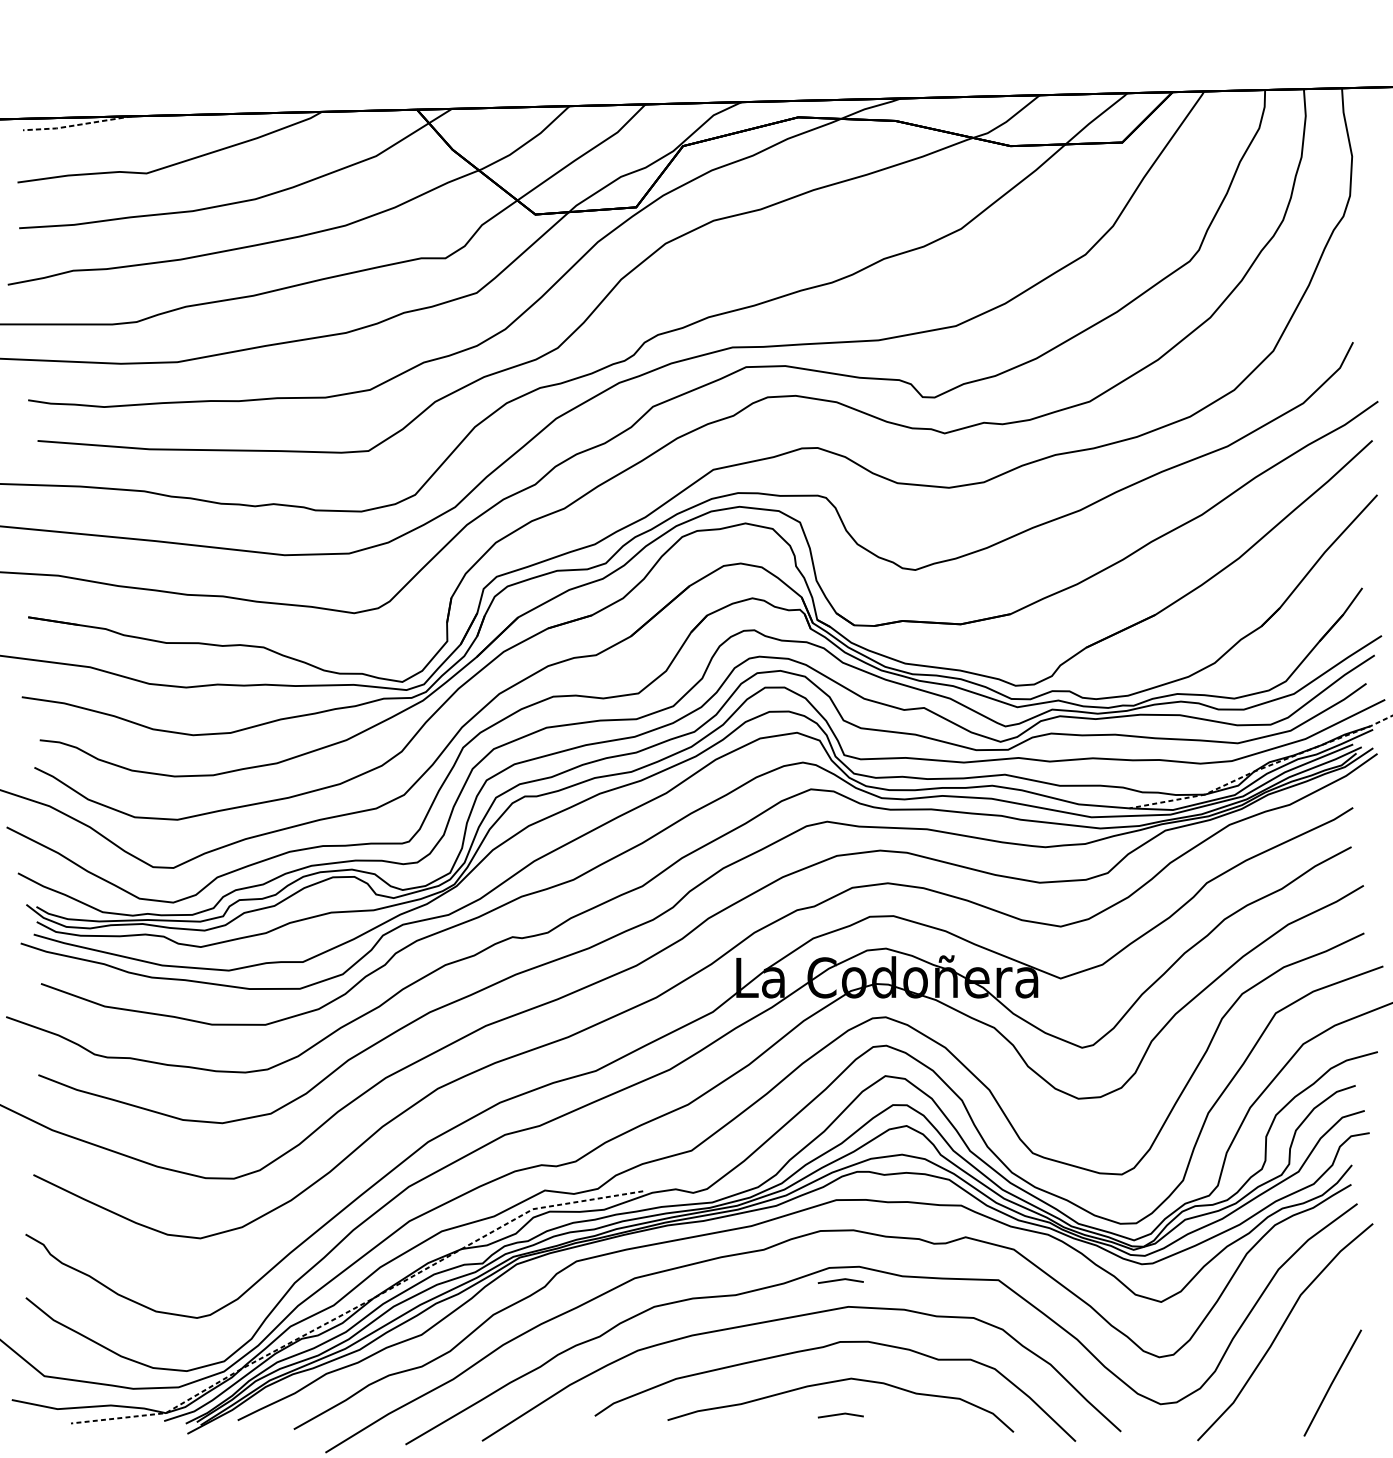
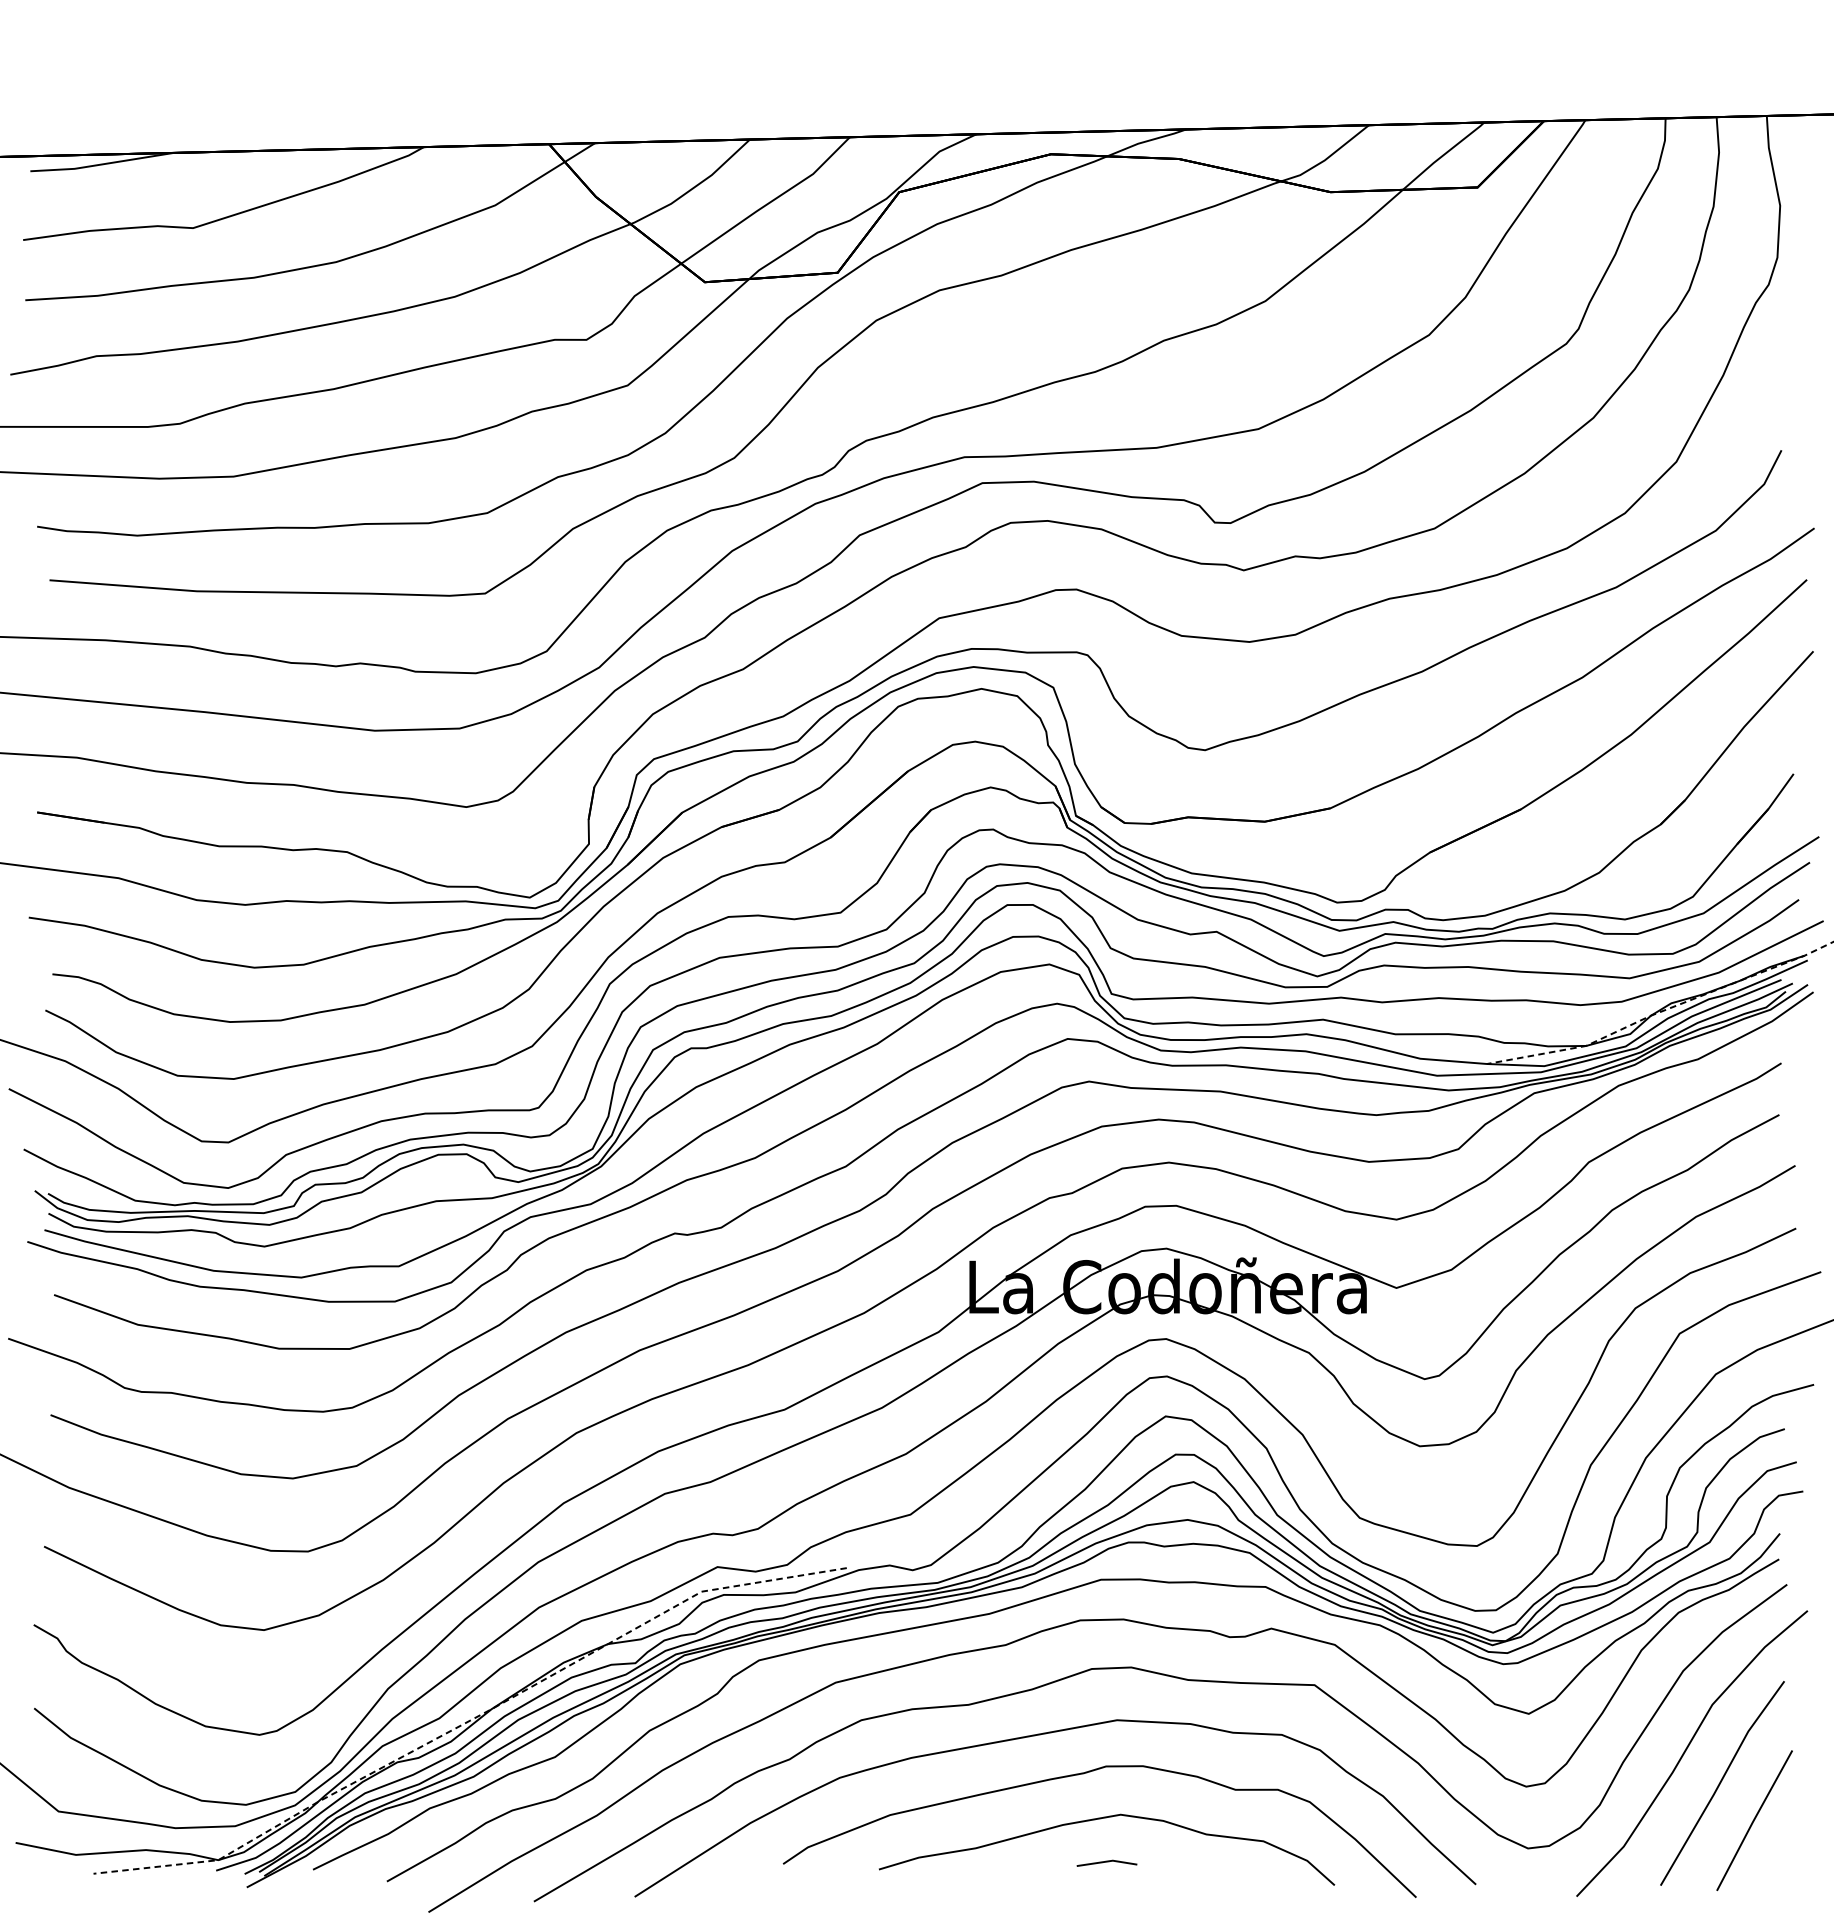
line: (77, 125) -> (101, 164), dashed -> solid
line: (840, 1280) -> (1106, 1685), removed
line: (1307, 1354) -> (1721, 1782), added

